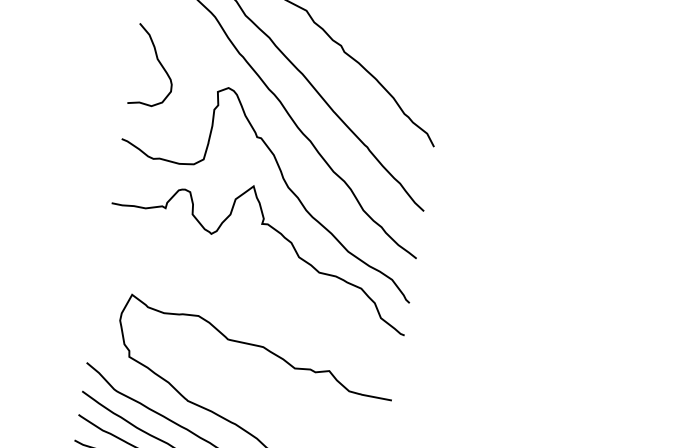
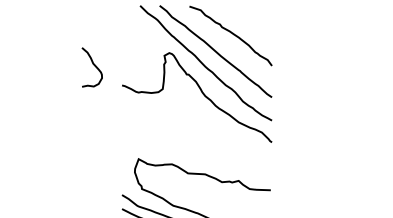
curve: (157, 63) -> (93, 65), moved
curve: (275, 232) -> (202, 118), removed

